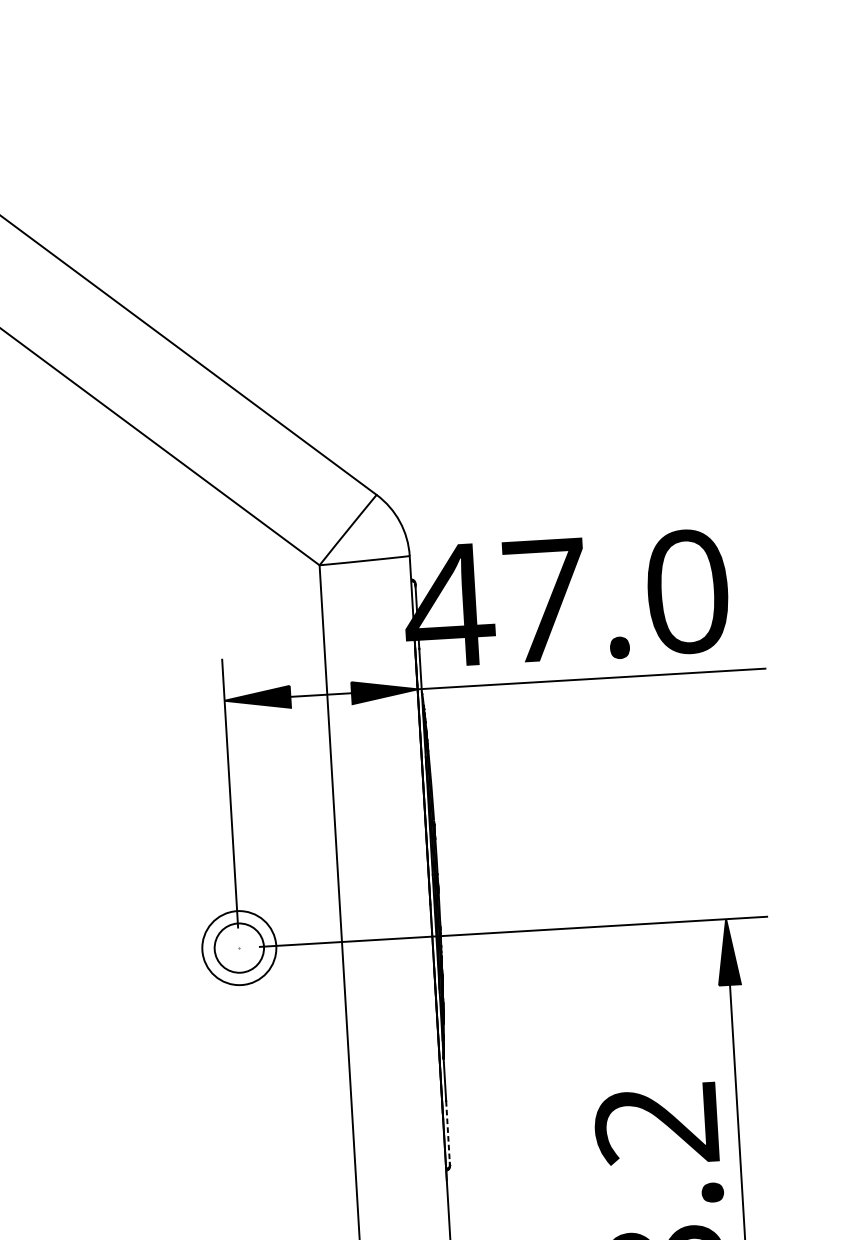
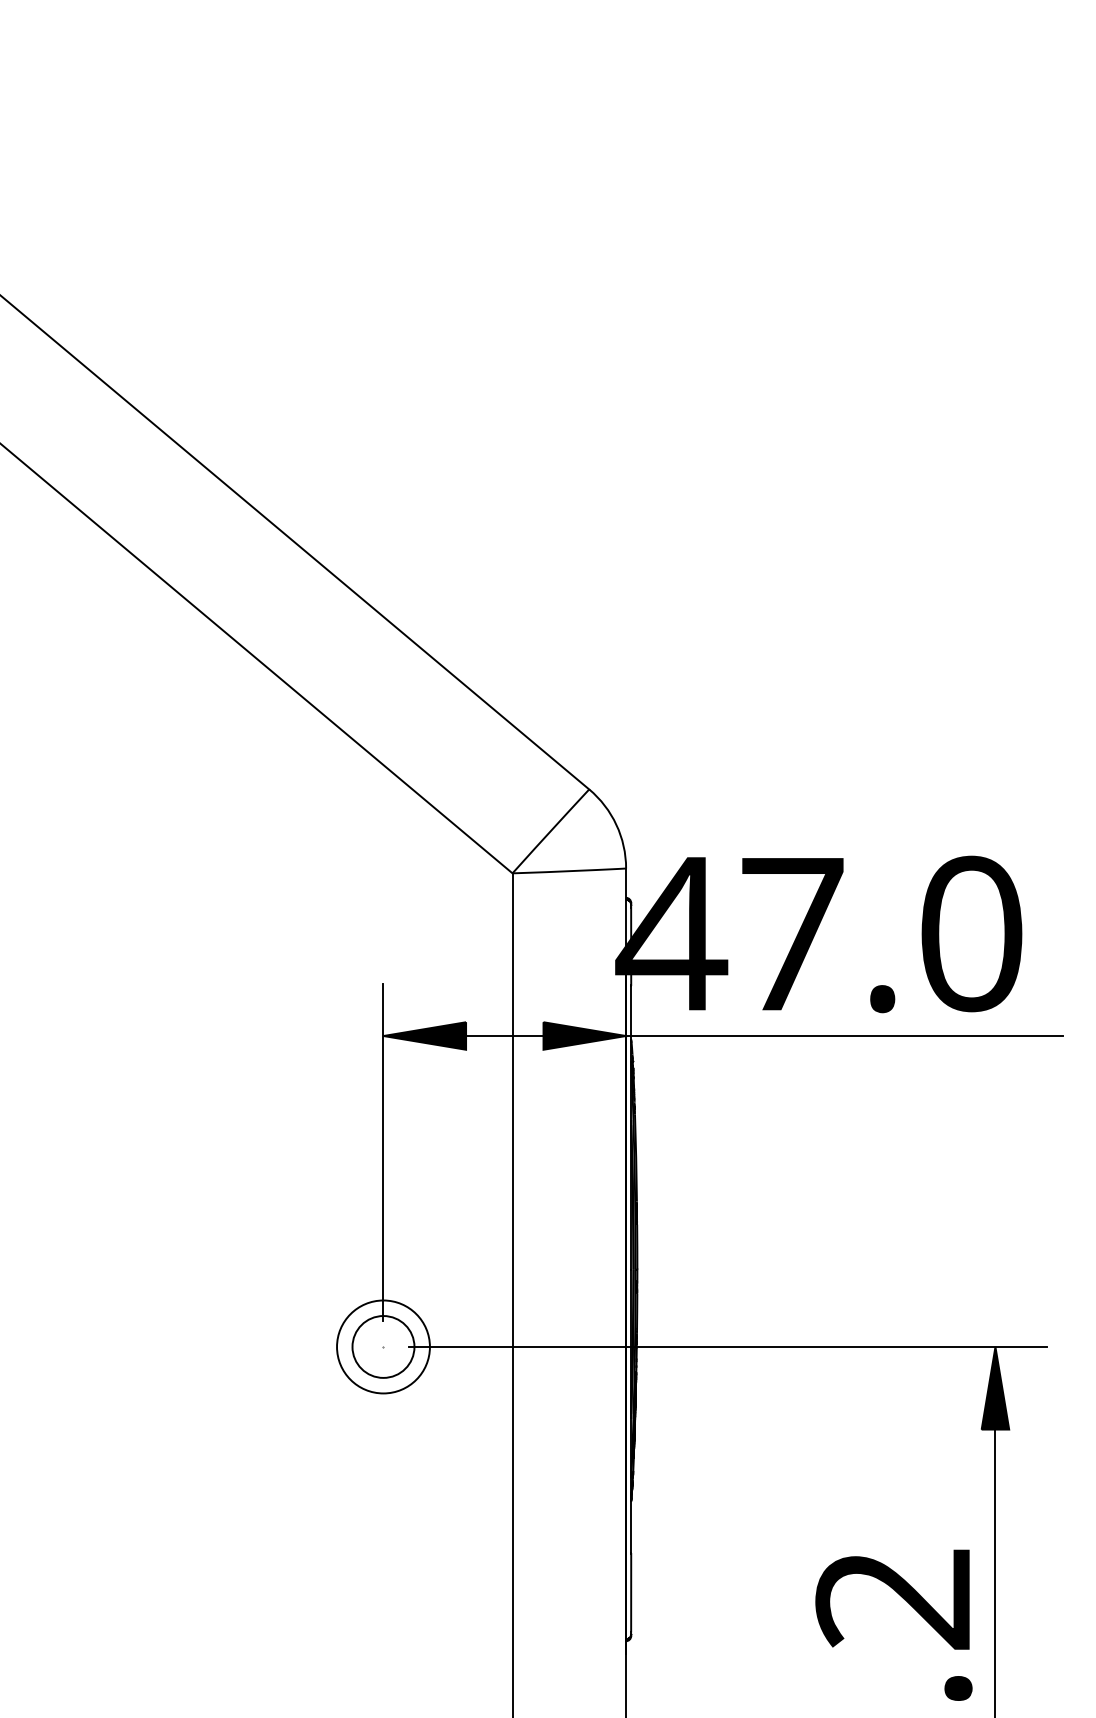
line: (448, 1131) -> (631, 1592), dashed -> solid

